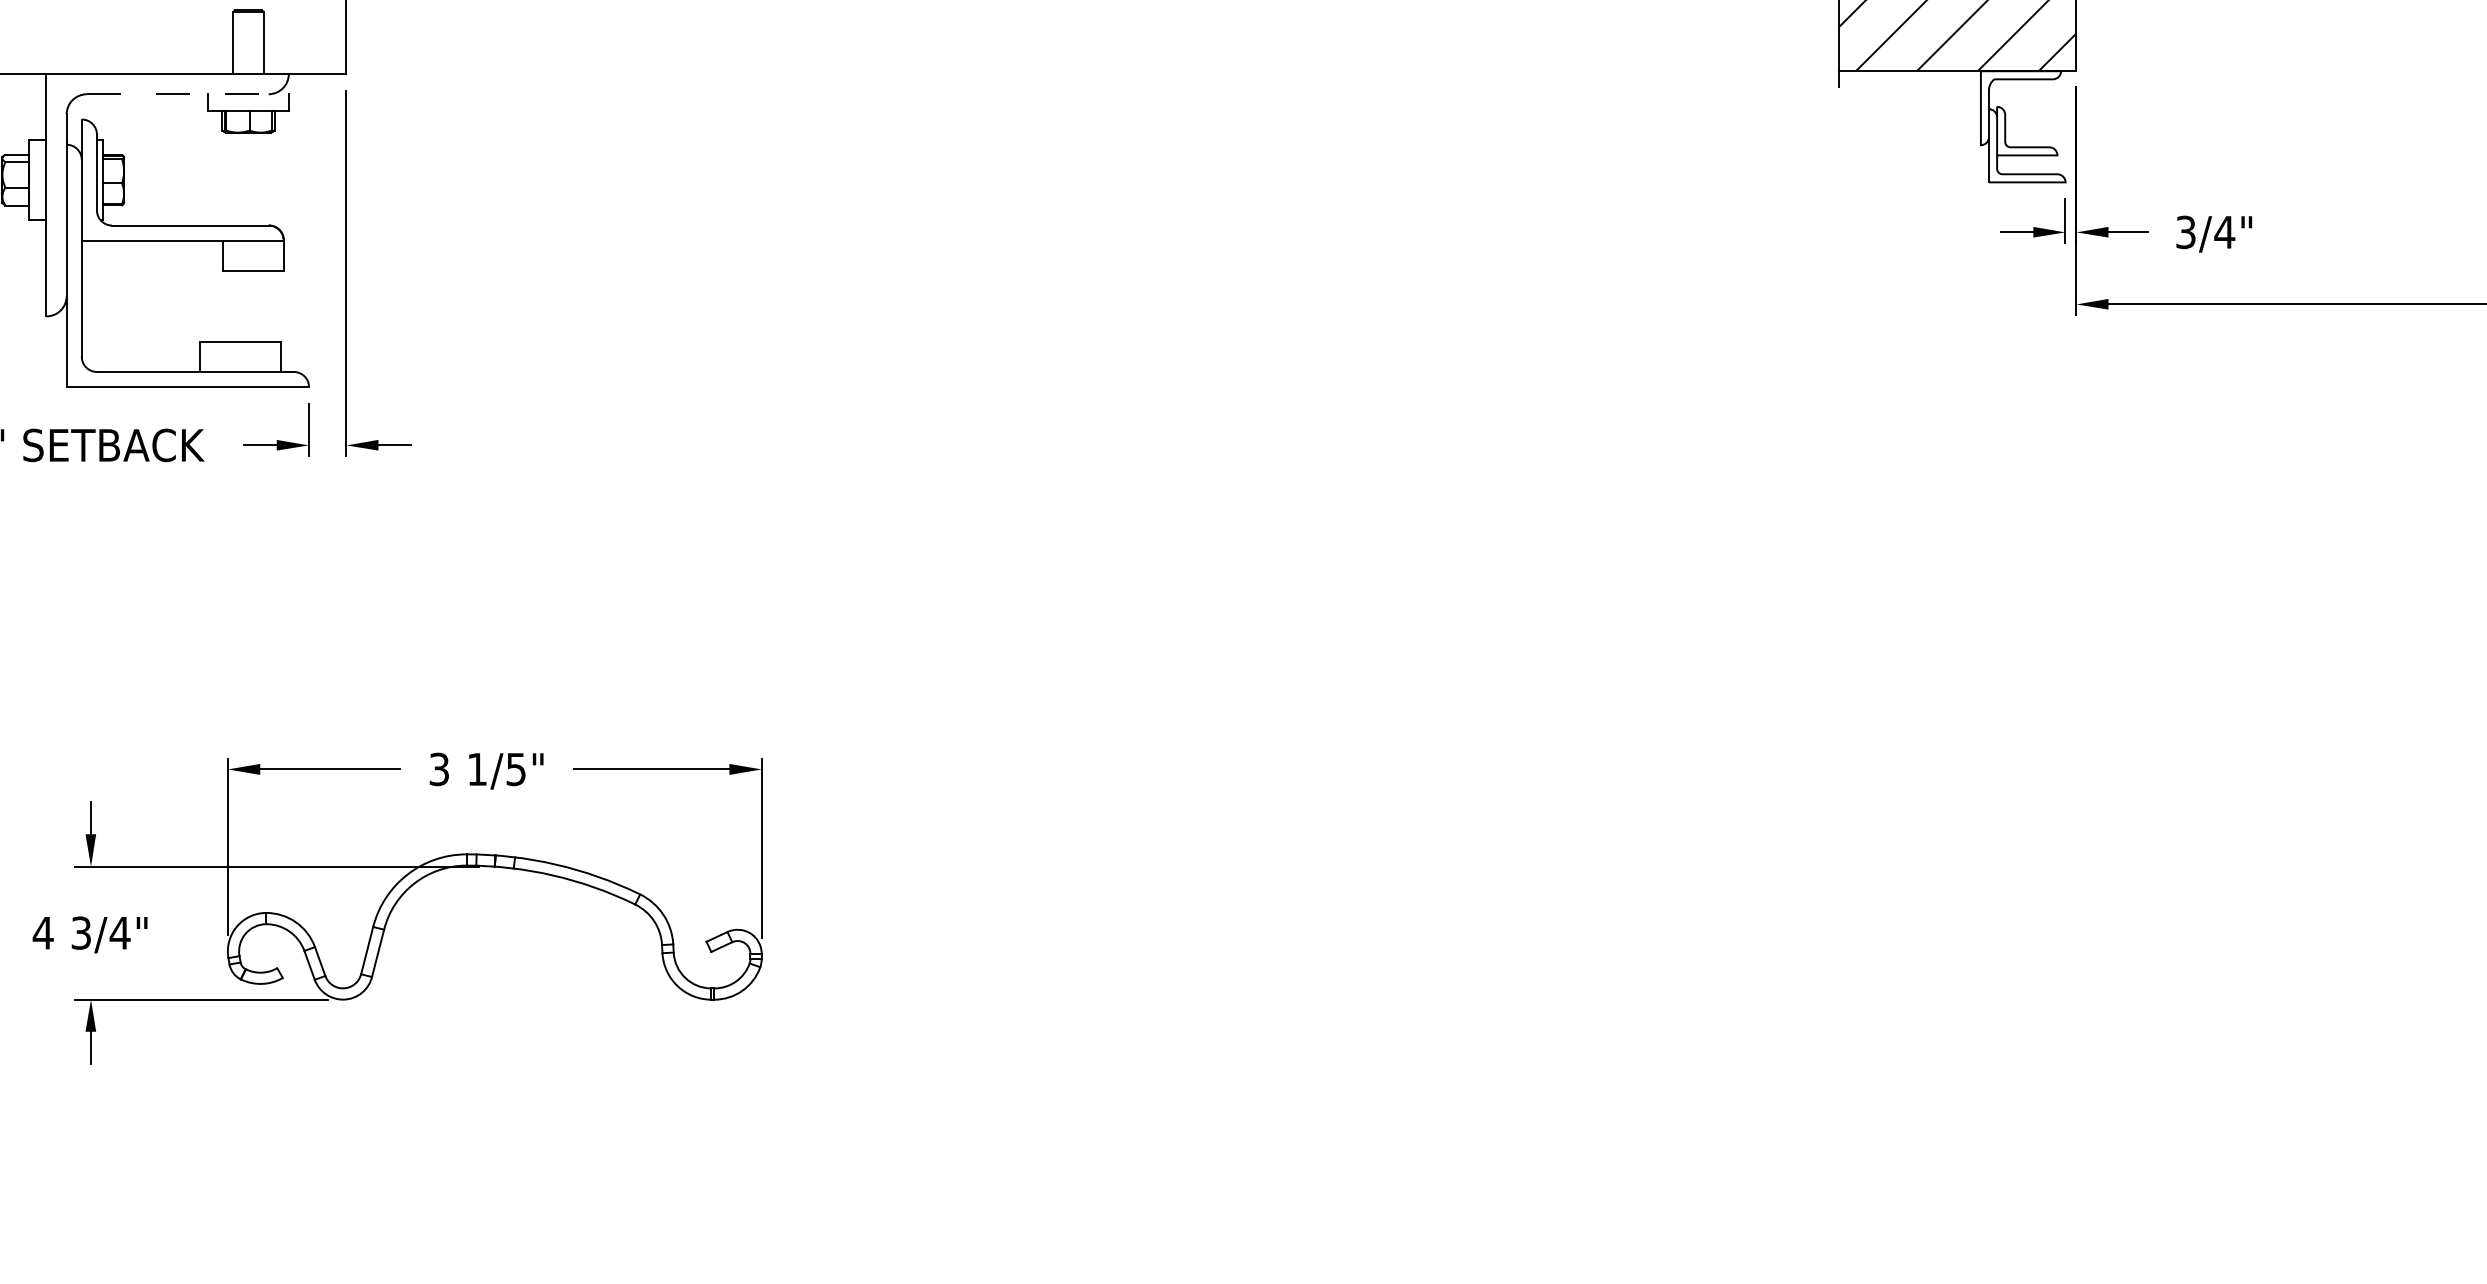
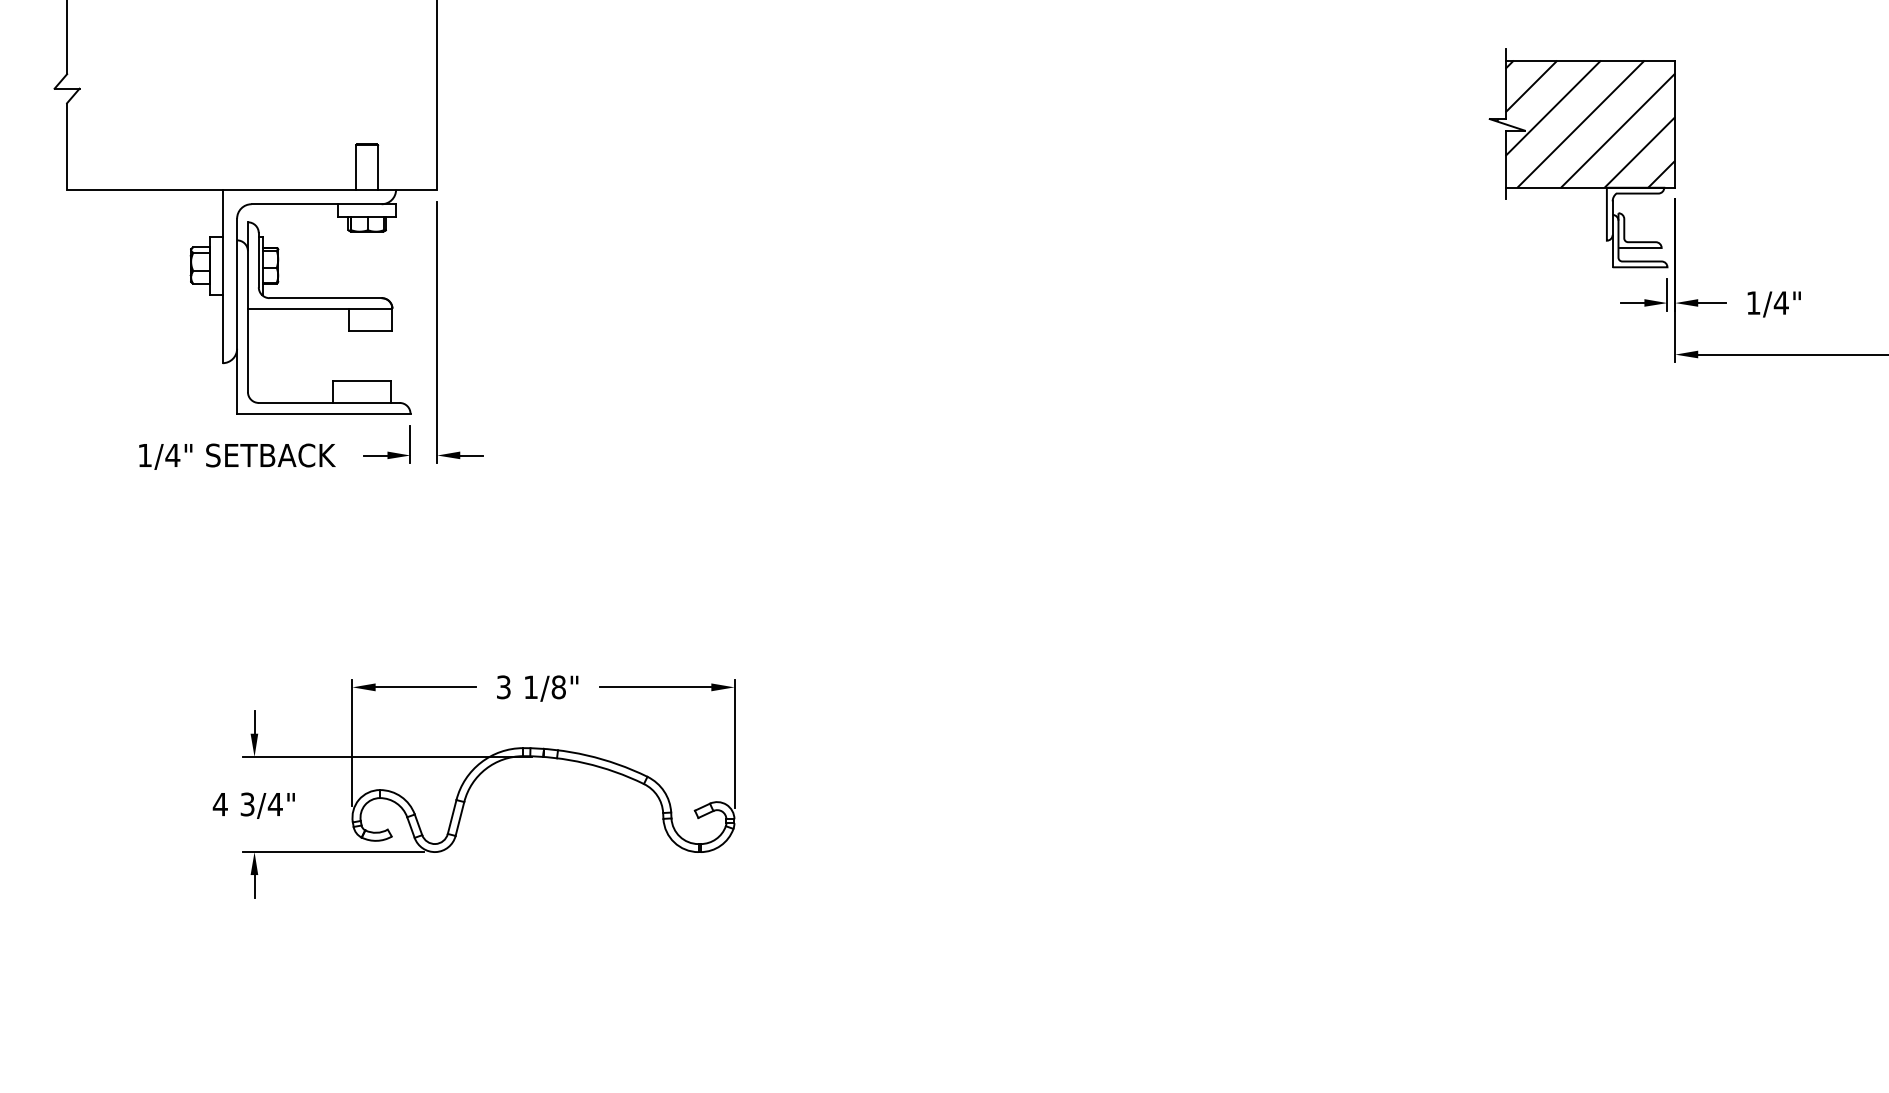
line: (188, 94) -> (324, 204), dashed -> solid
text: (2185, 231) -> (1753, 302), 3/4" -> 1/4"
text: (515, 769) -> (558, 687), 1/5" -> 1/8"

